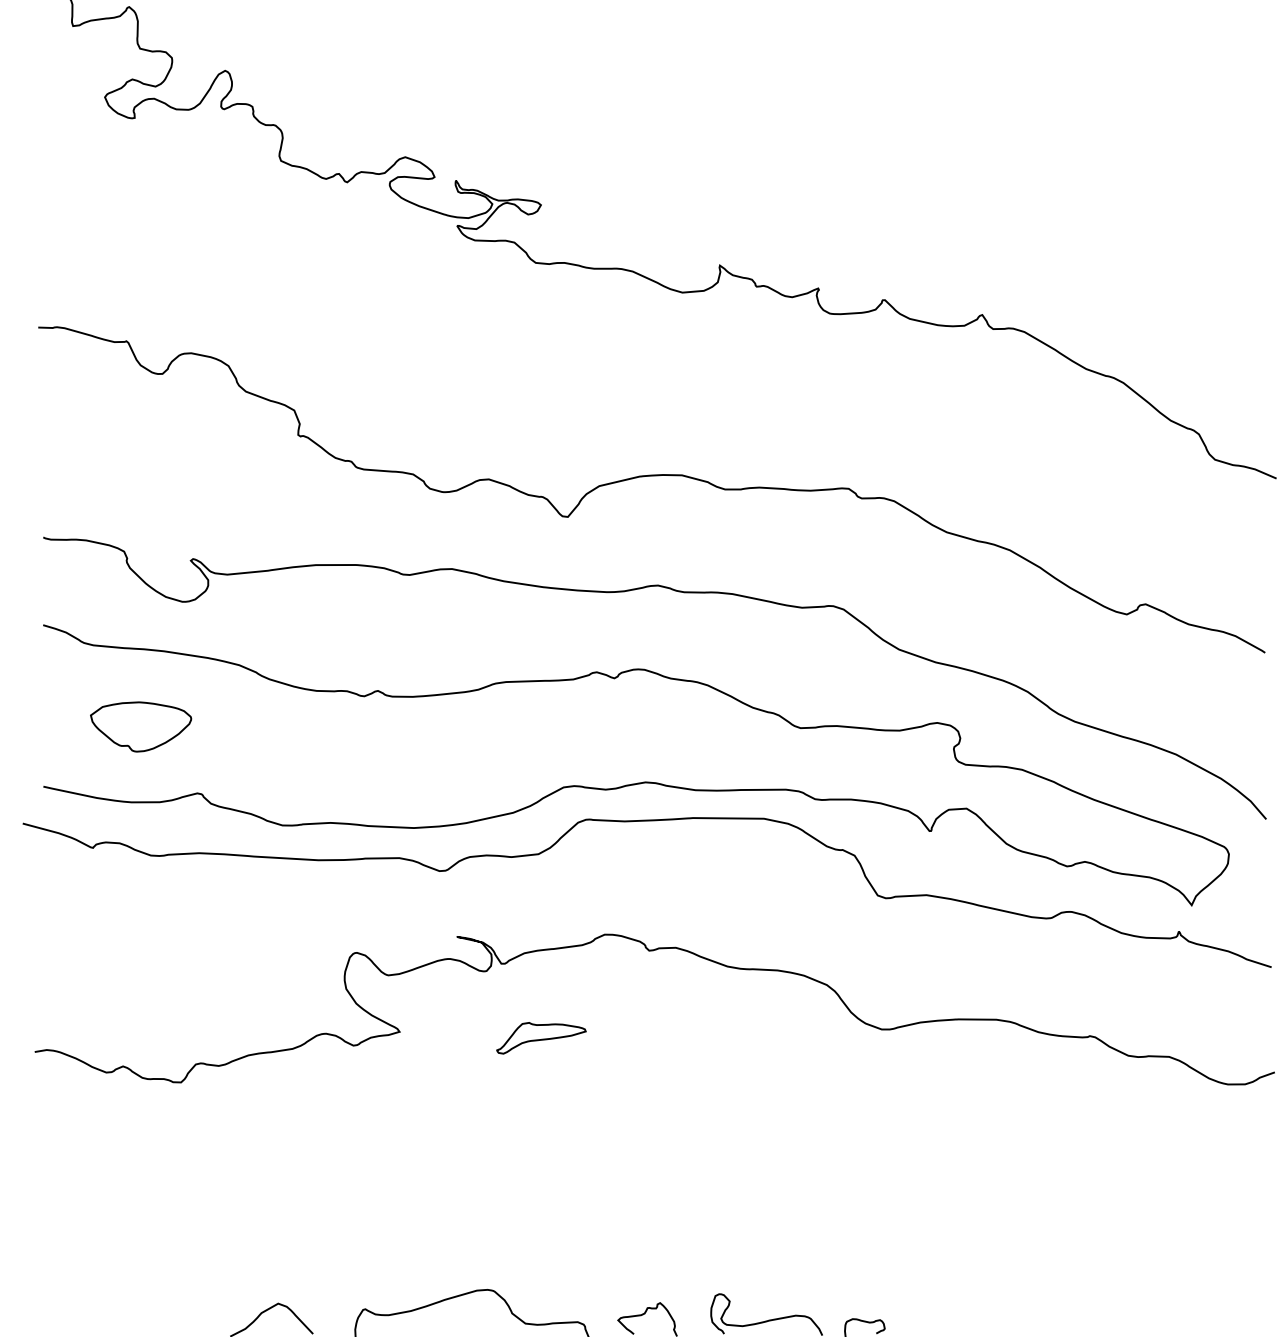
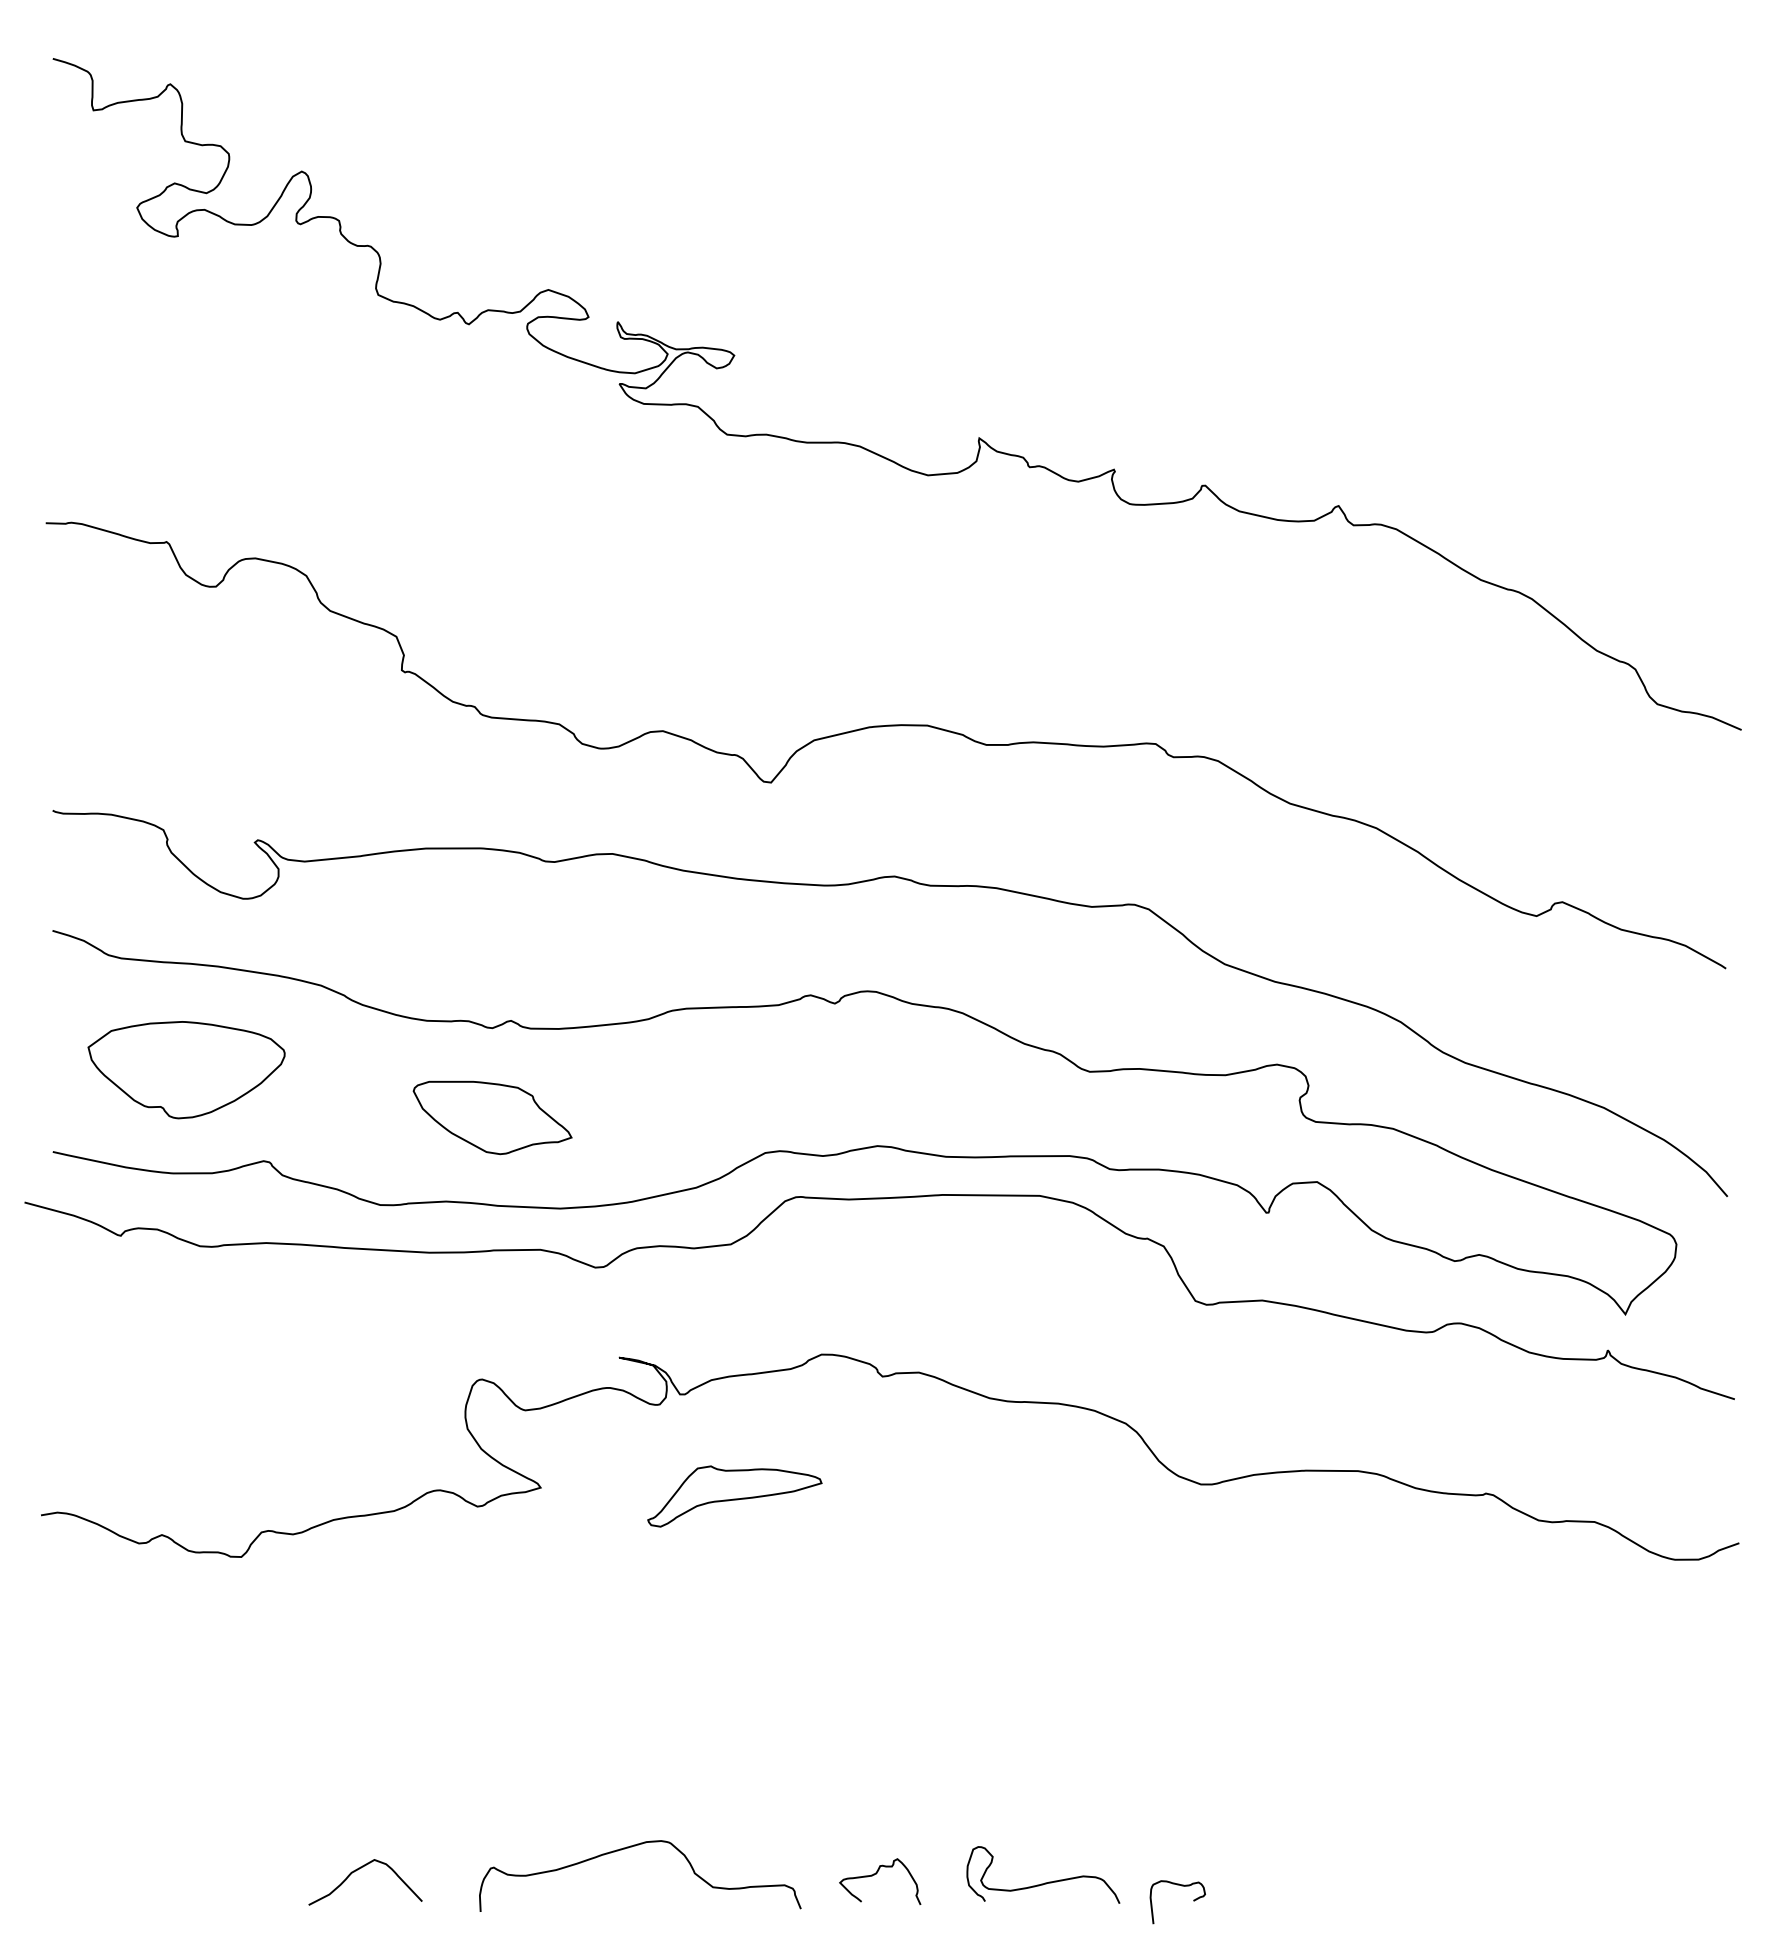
part: (141, 727) -> (186, 1070), size x1.43
part: (364, 761) -> (492, 1117), added
part: (541, 1038) -> (734, 1496), size x1.43

